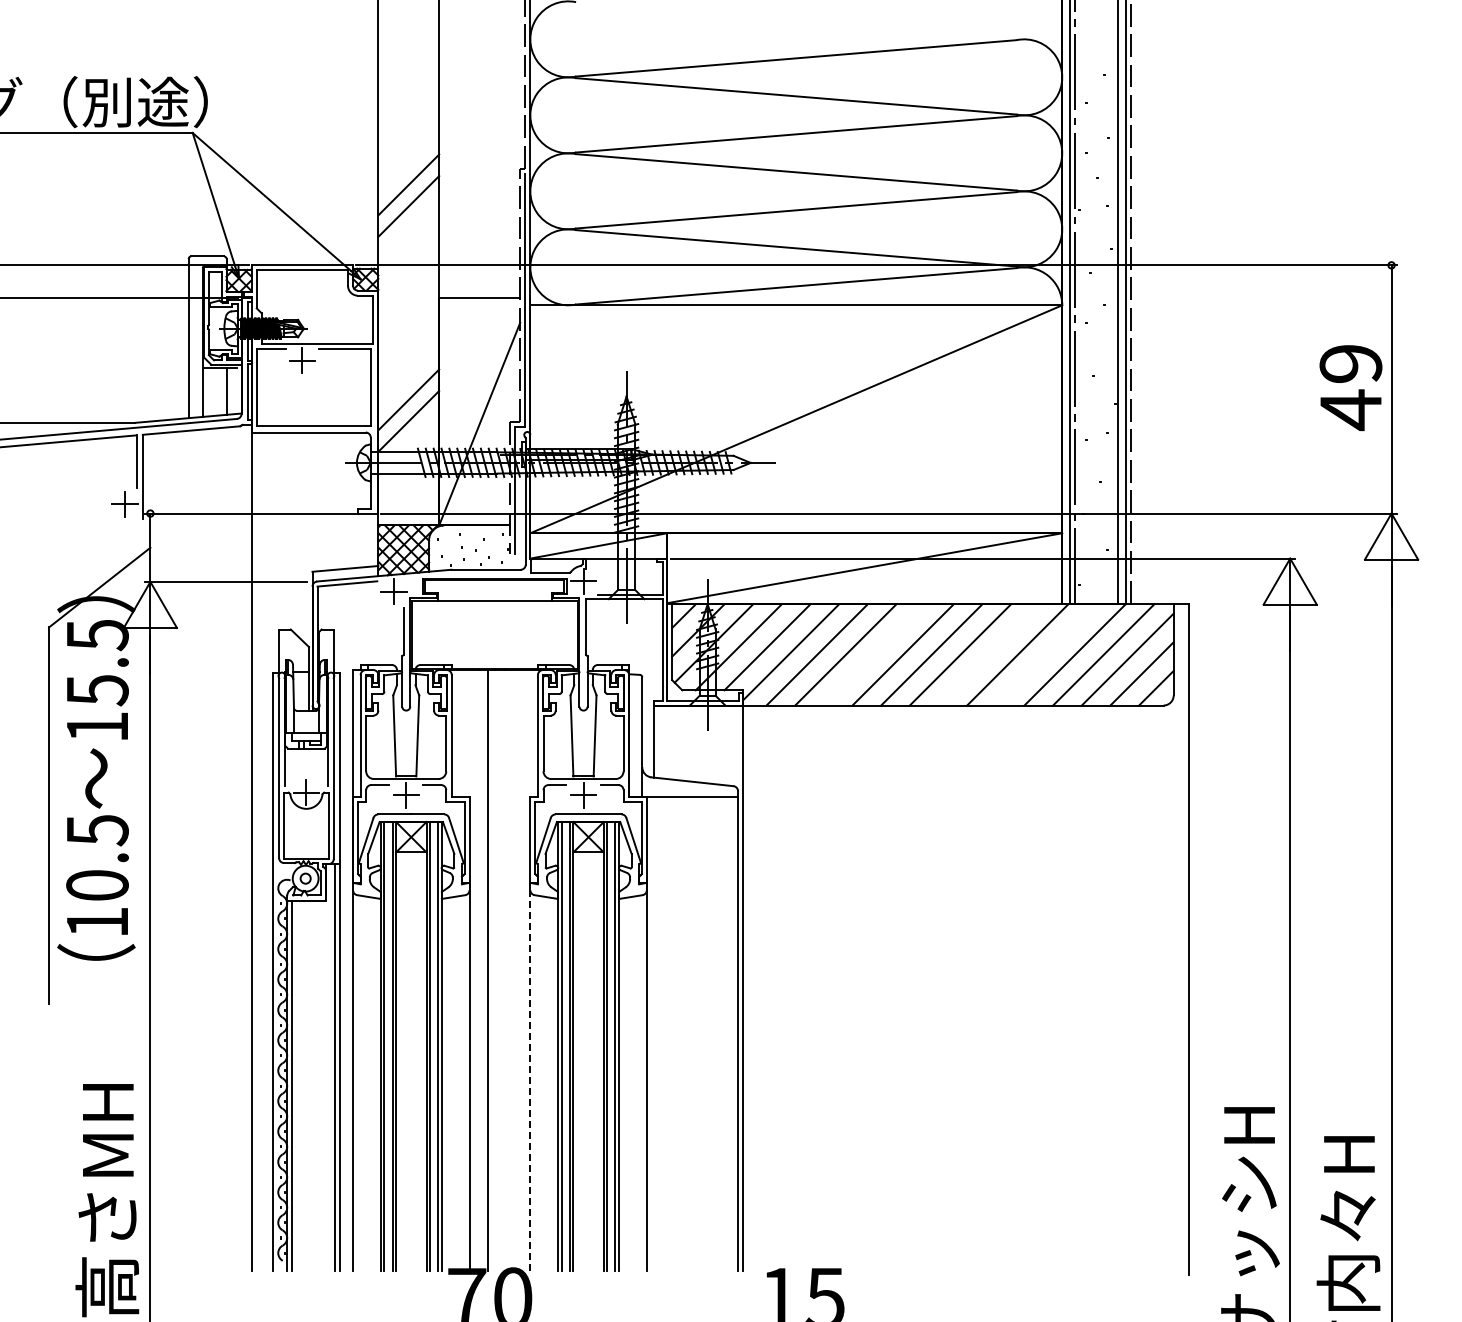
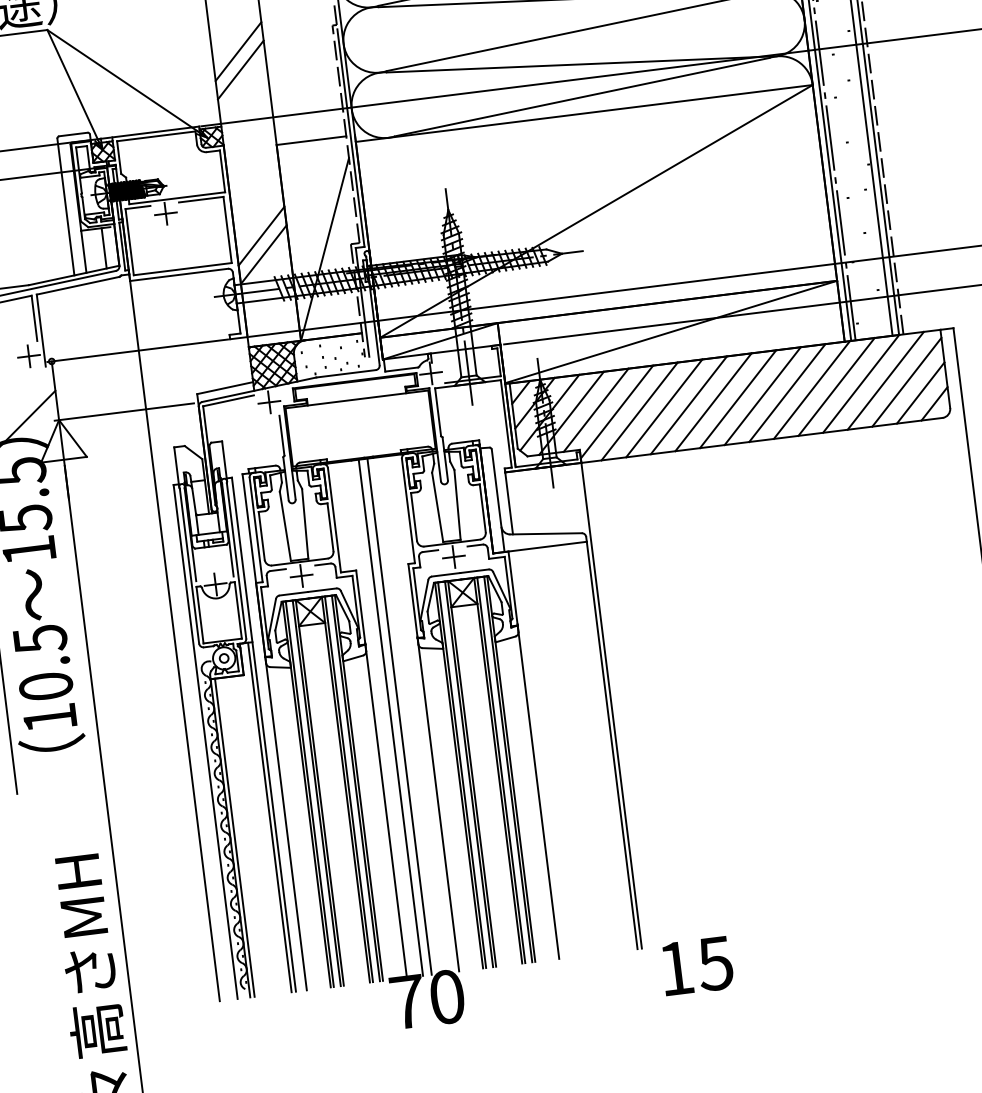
line: (874, 654) -> (688, 405), added
line: (988, 654) -> (786, 392), added
line: (1046, 654) -> (836, 386), added
line: (498, 970) -> (399, 716), added
line: (530, 1076) -> (438, 804), dashed -> solid

